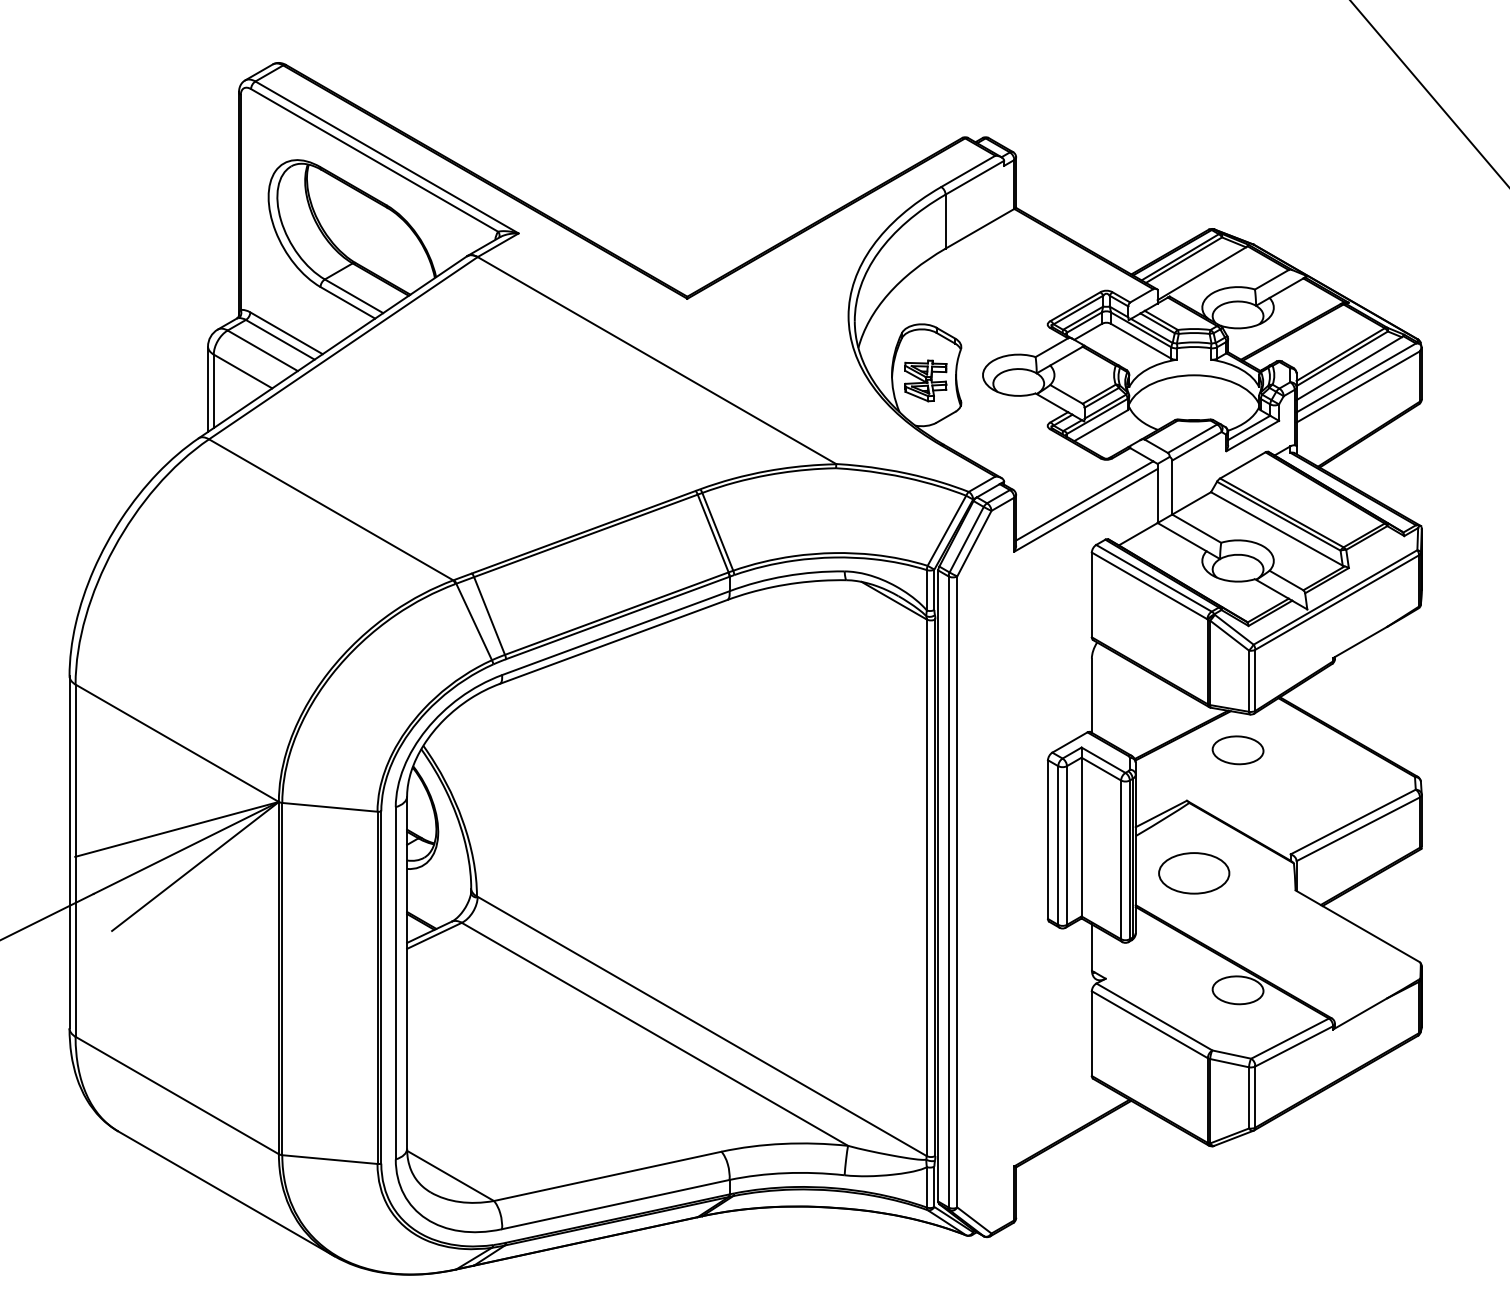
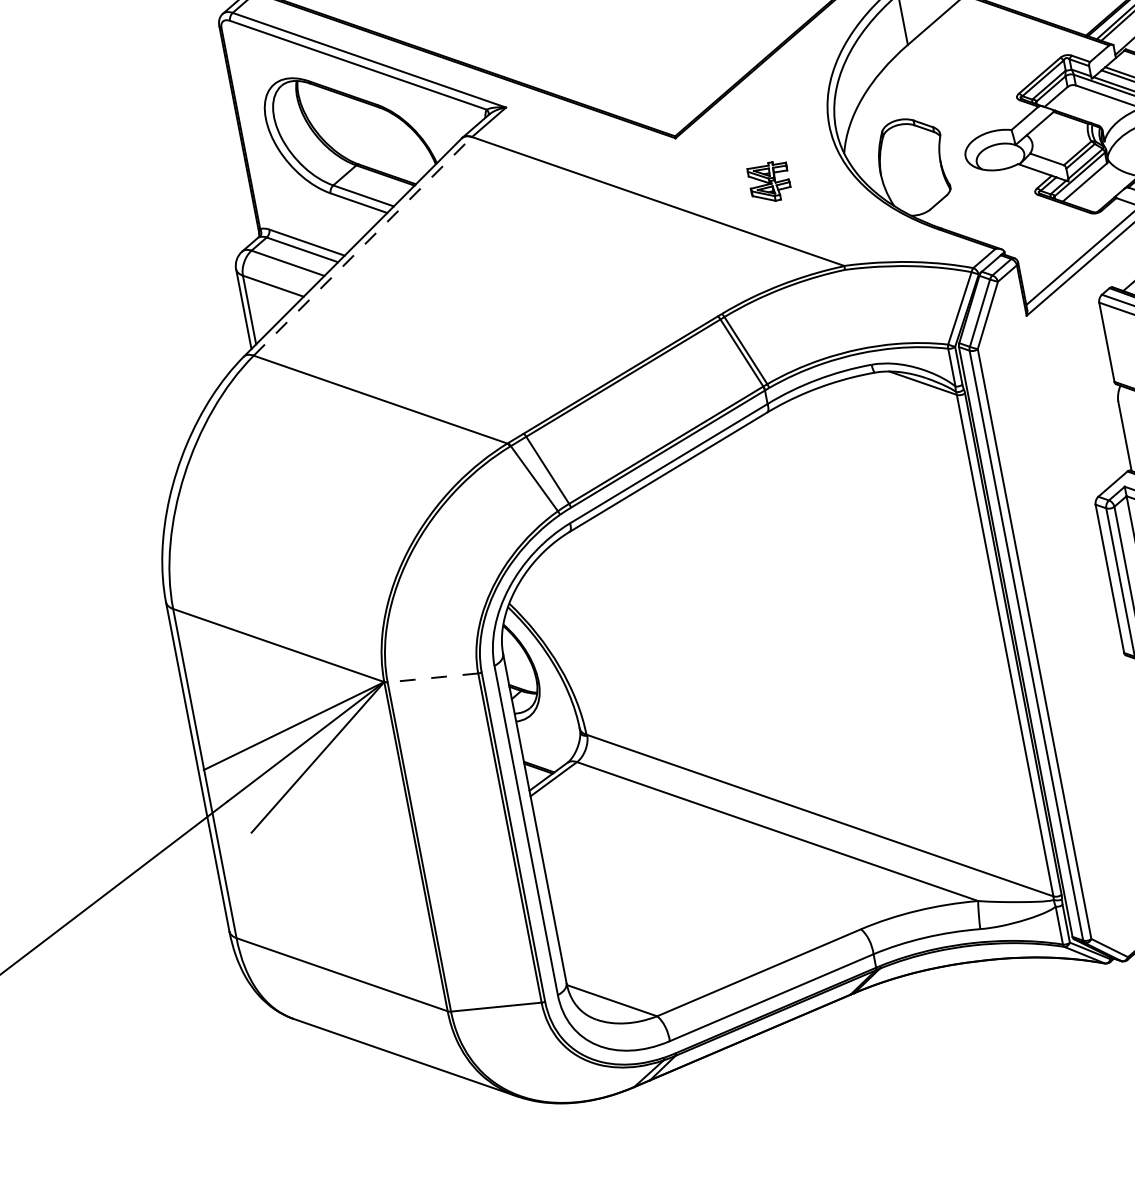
line: (343, 347) -> (362, 245), solid -> dashed
part: (925, 380) -> (769, 181), moved
line: (329, 807) -> (432, 678), solid -> dashed

